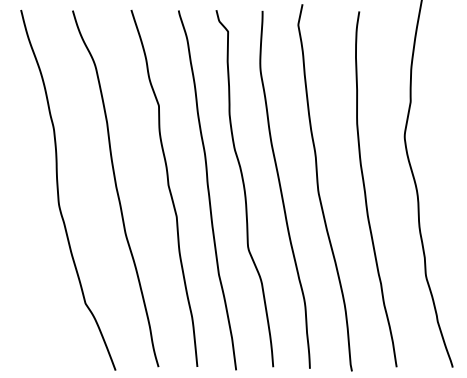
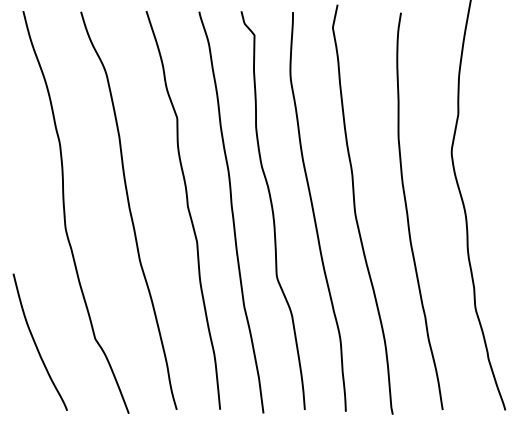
curve: (32, 307) -> (36, 343), added

